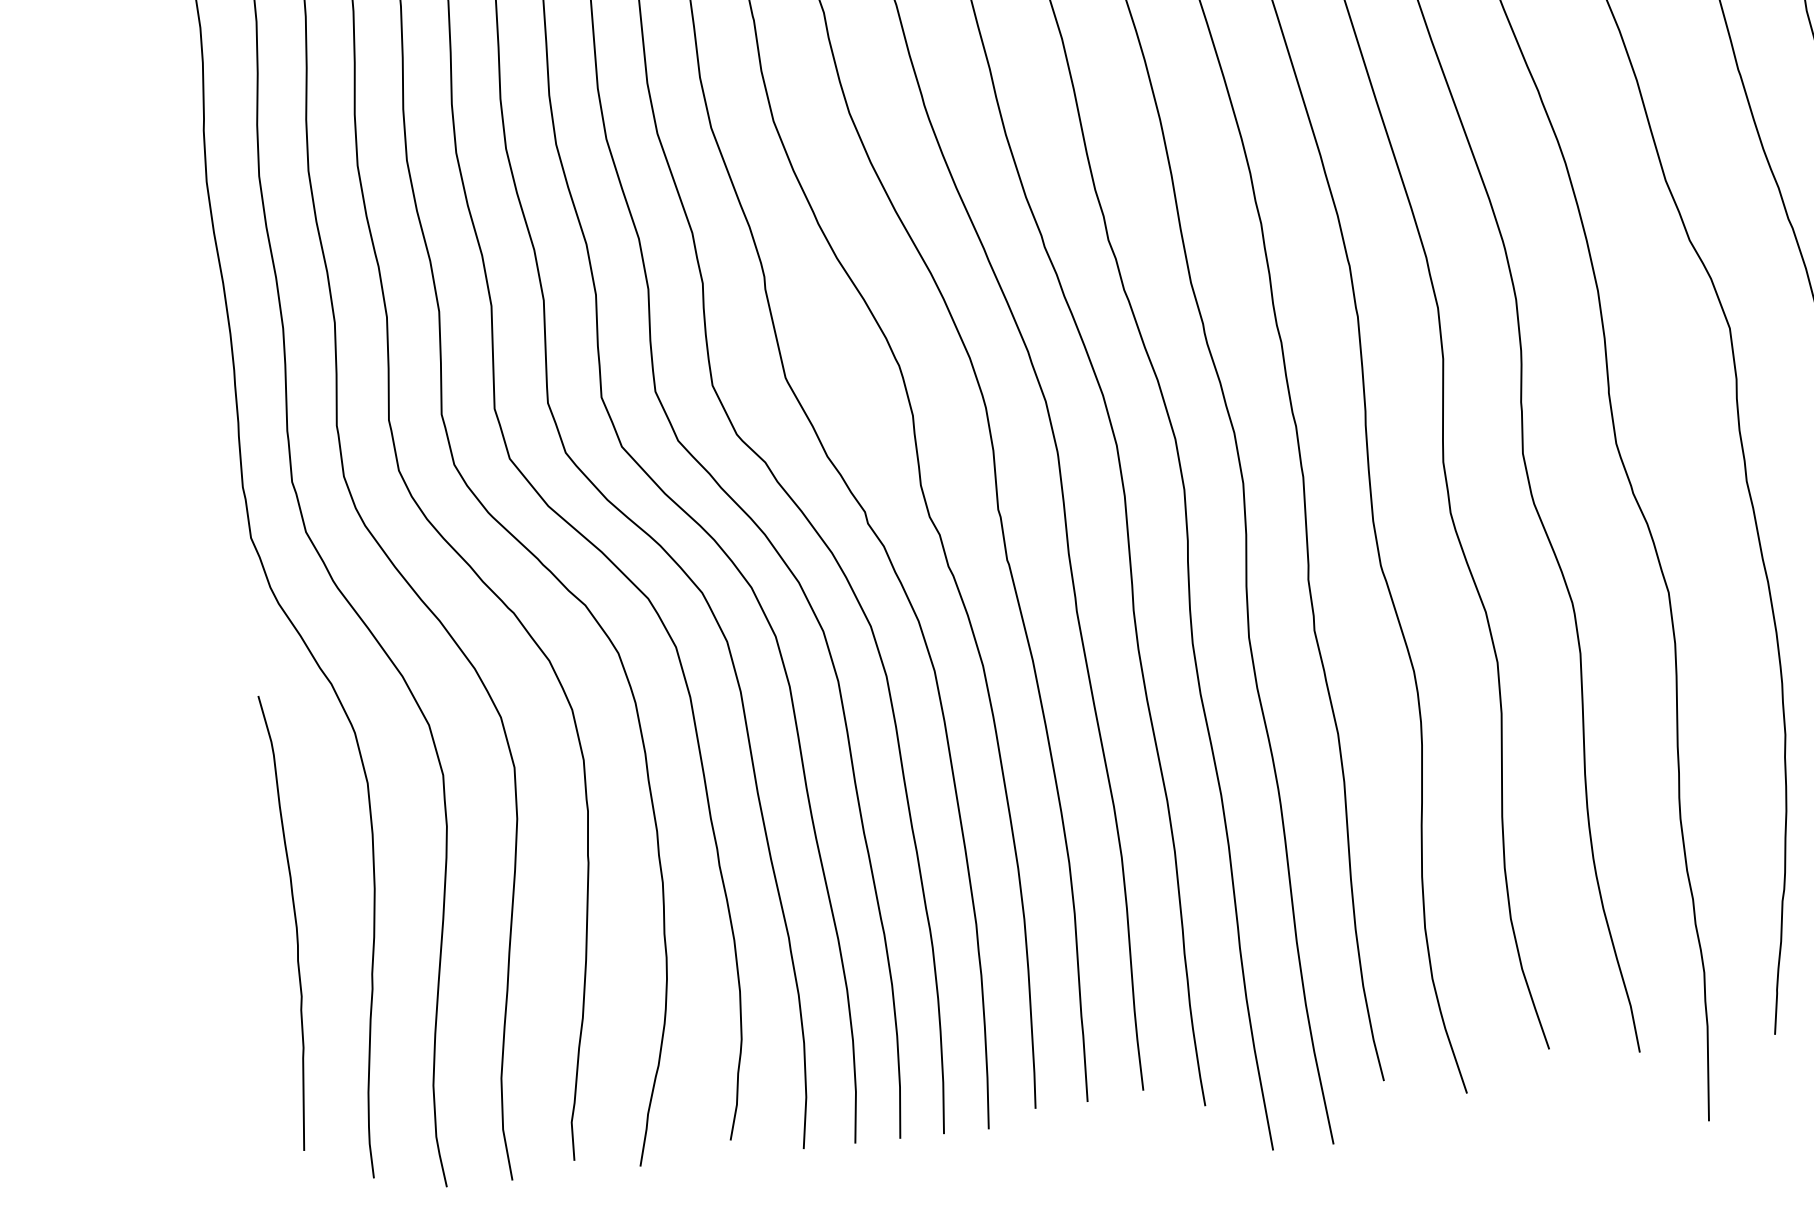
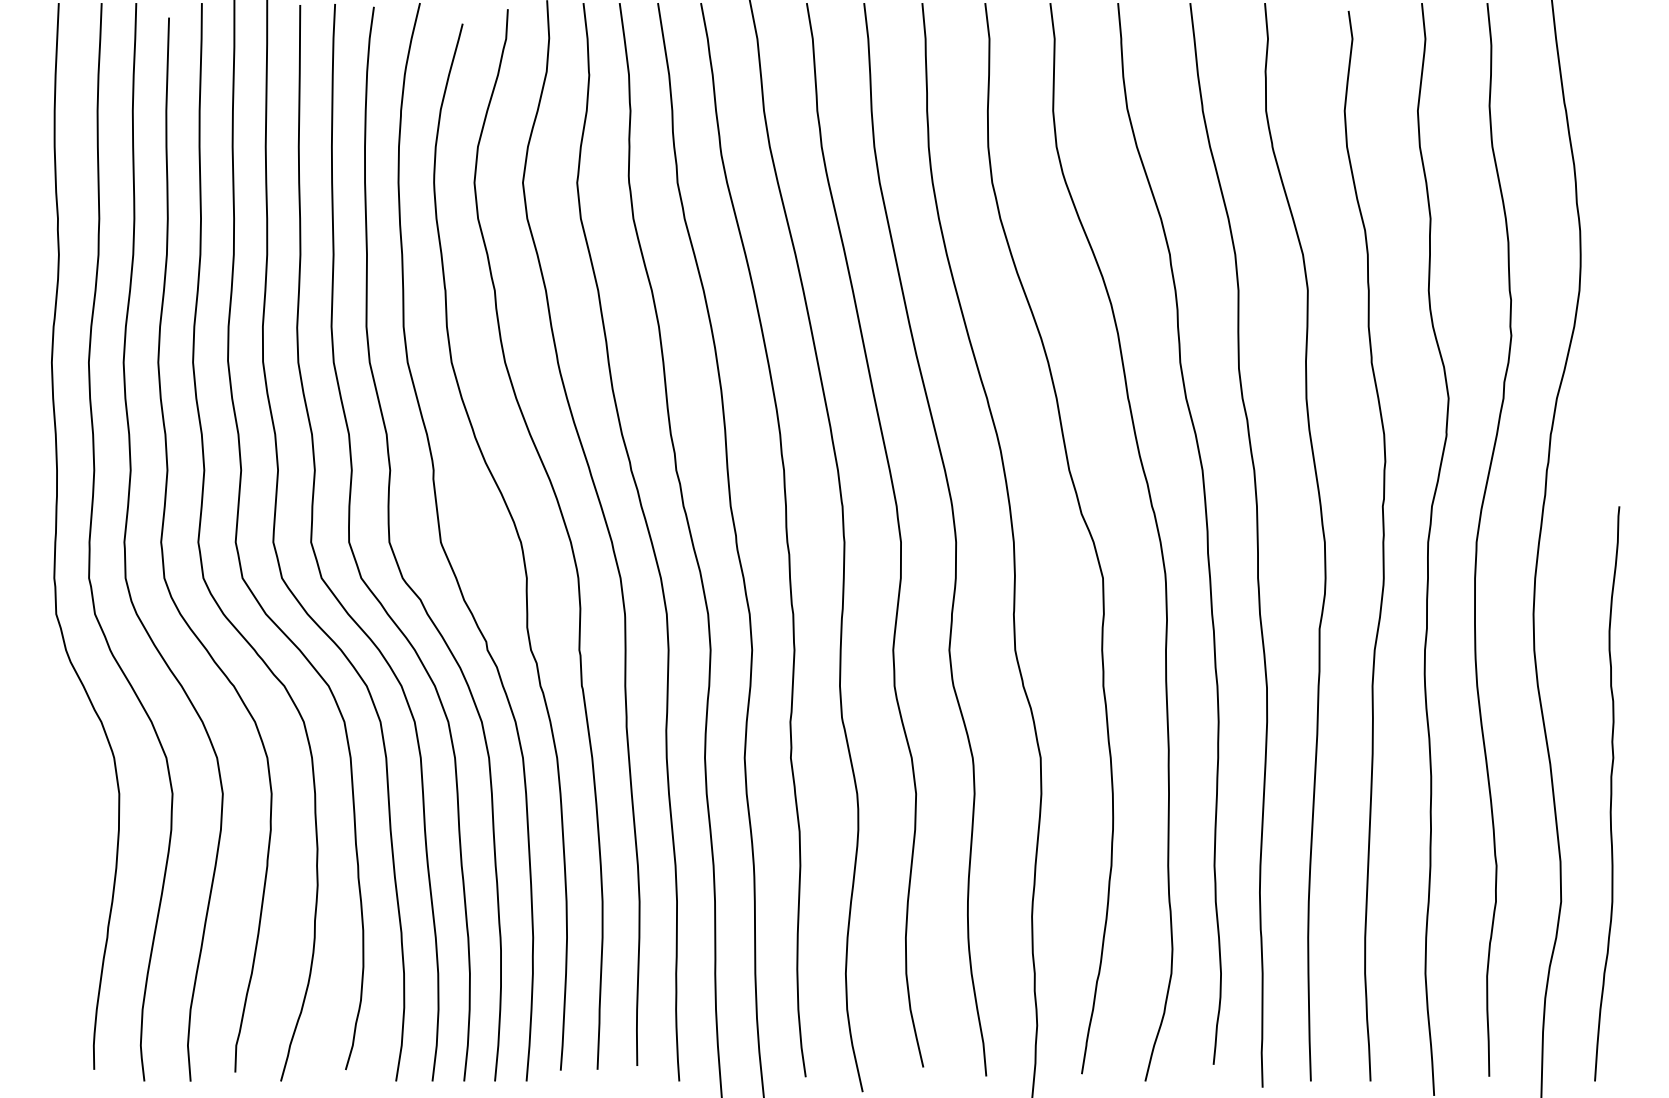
curve: (295, 920) -> (58, 884), removed

